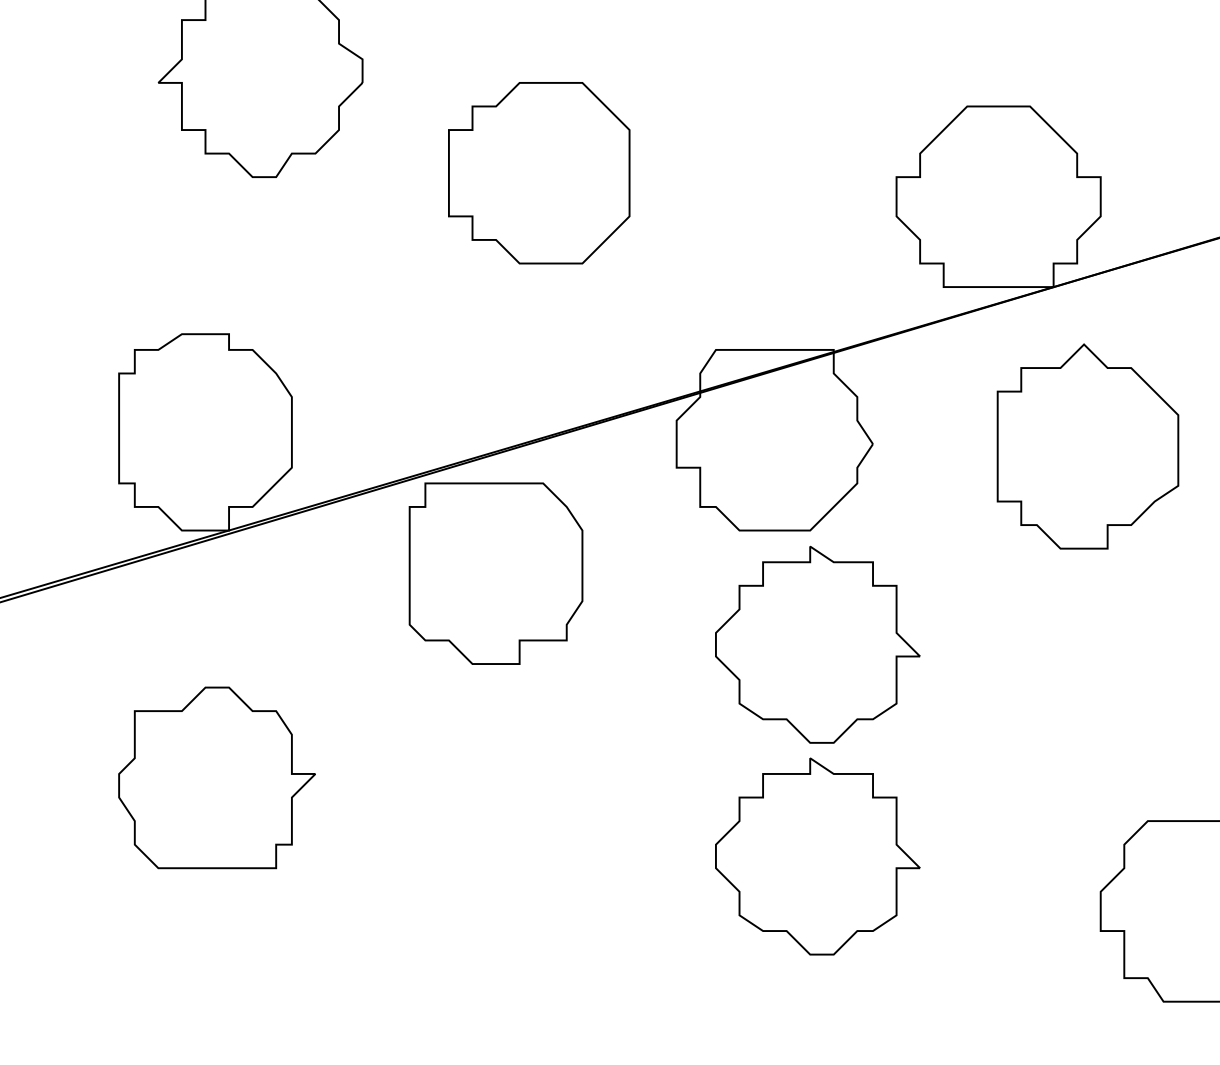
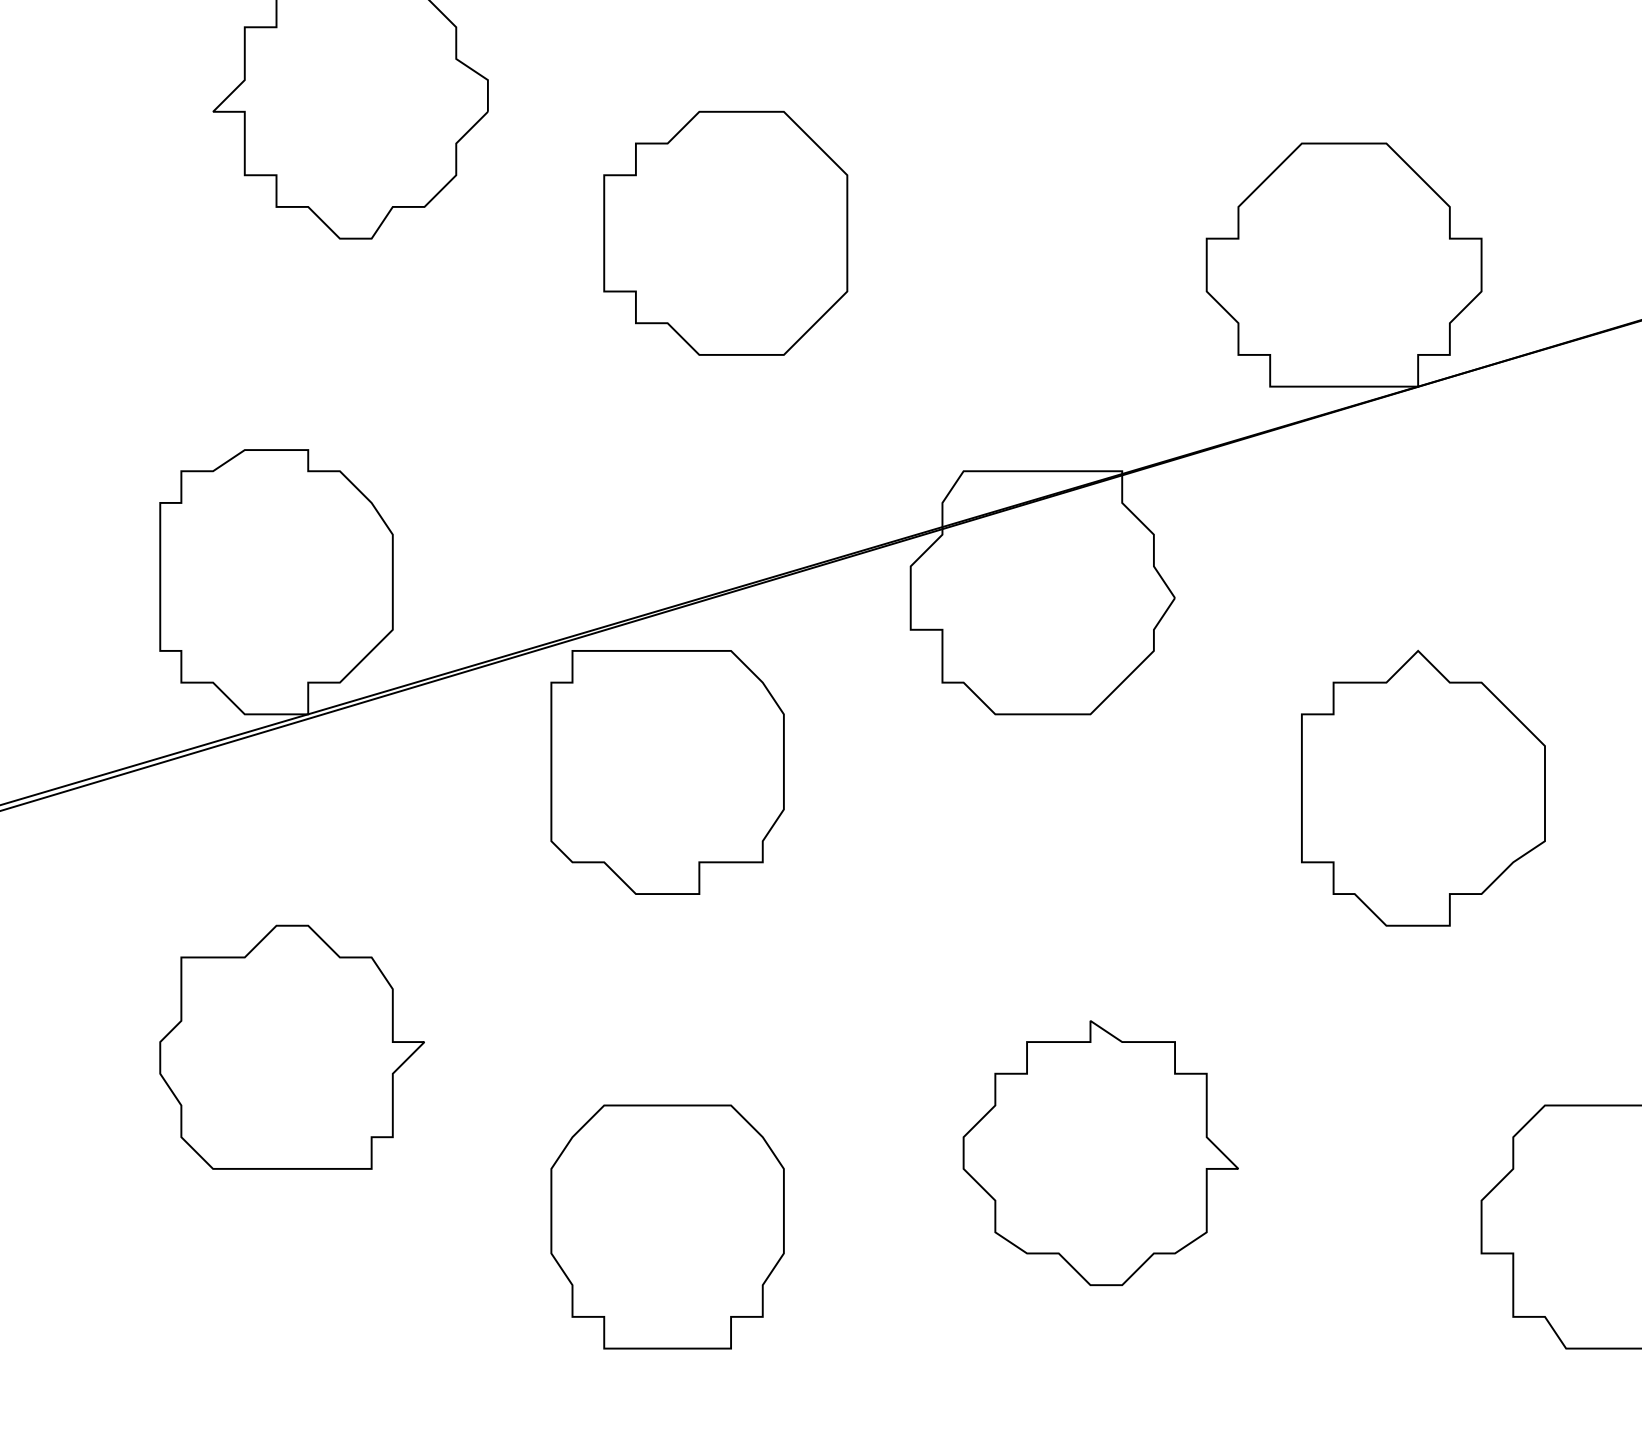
part: (1088, 445) -> (1423, 787), moved
part: (817, 645) -> (1100, 868), removed
part: (495, 911) -> (667, 1226), added

